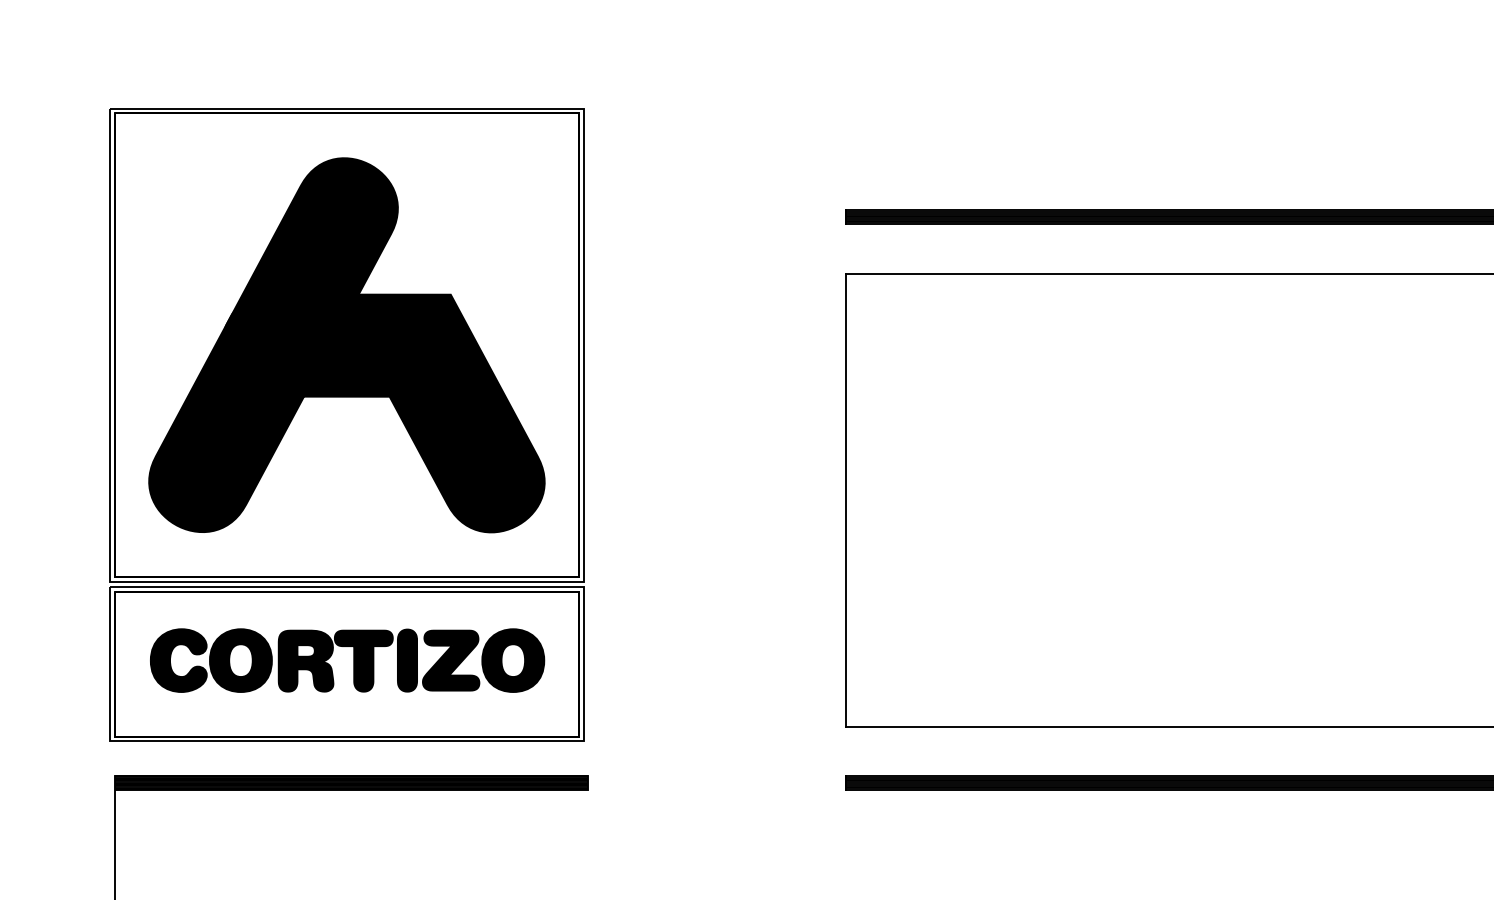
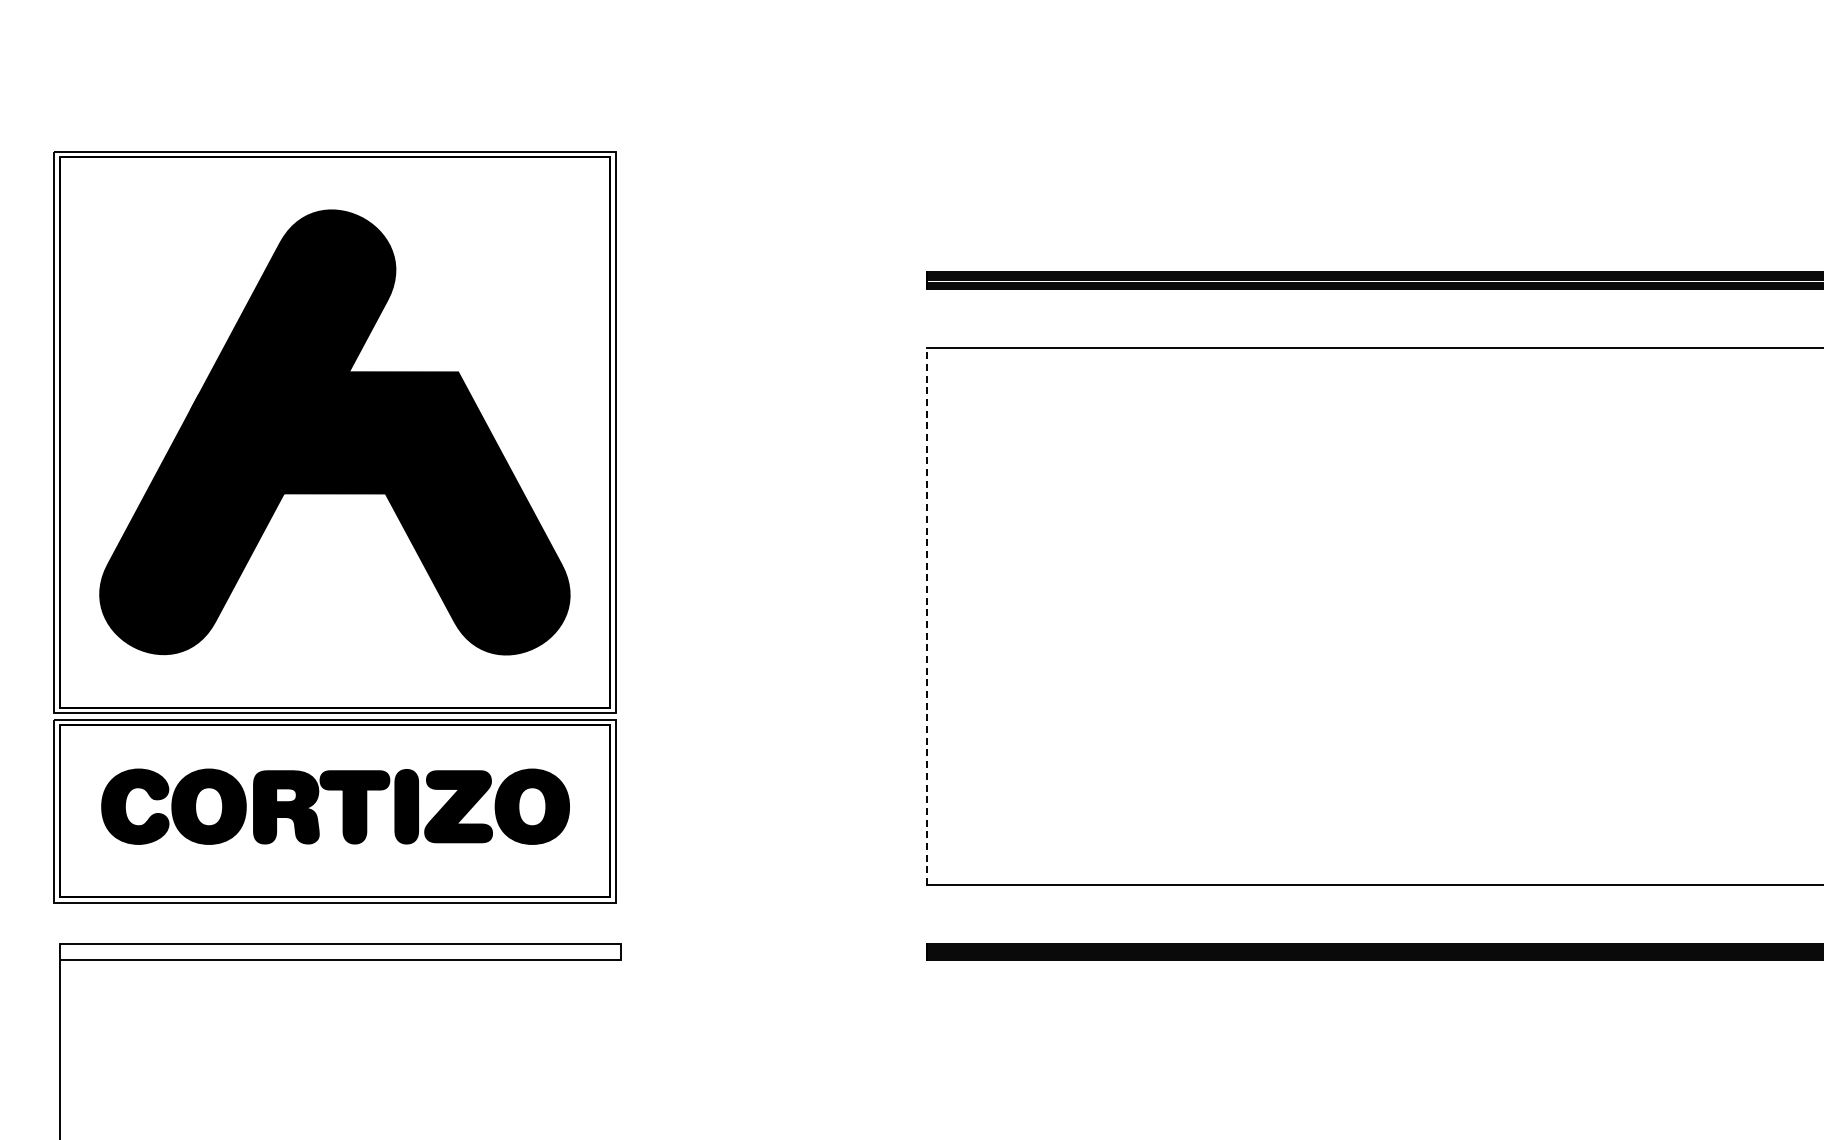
line: (846, 500) -> (927, 616), solid -> dashed
hatch: (351, 782) -> (340, 951), removed

